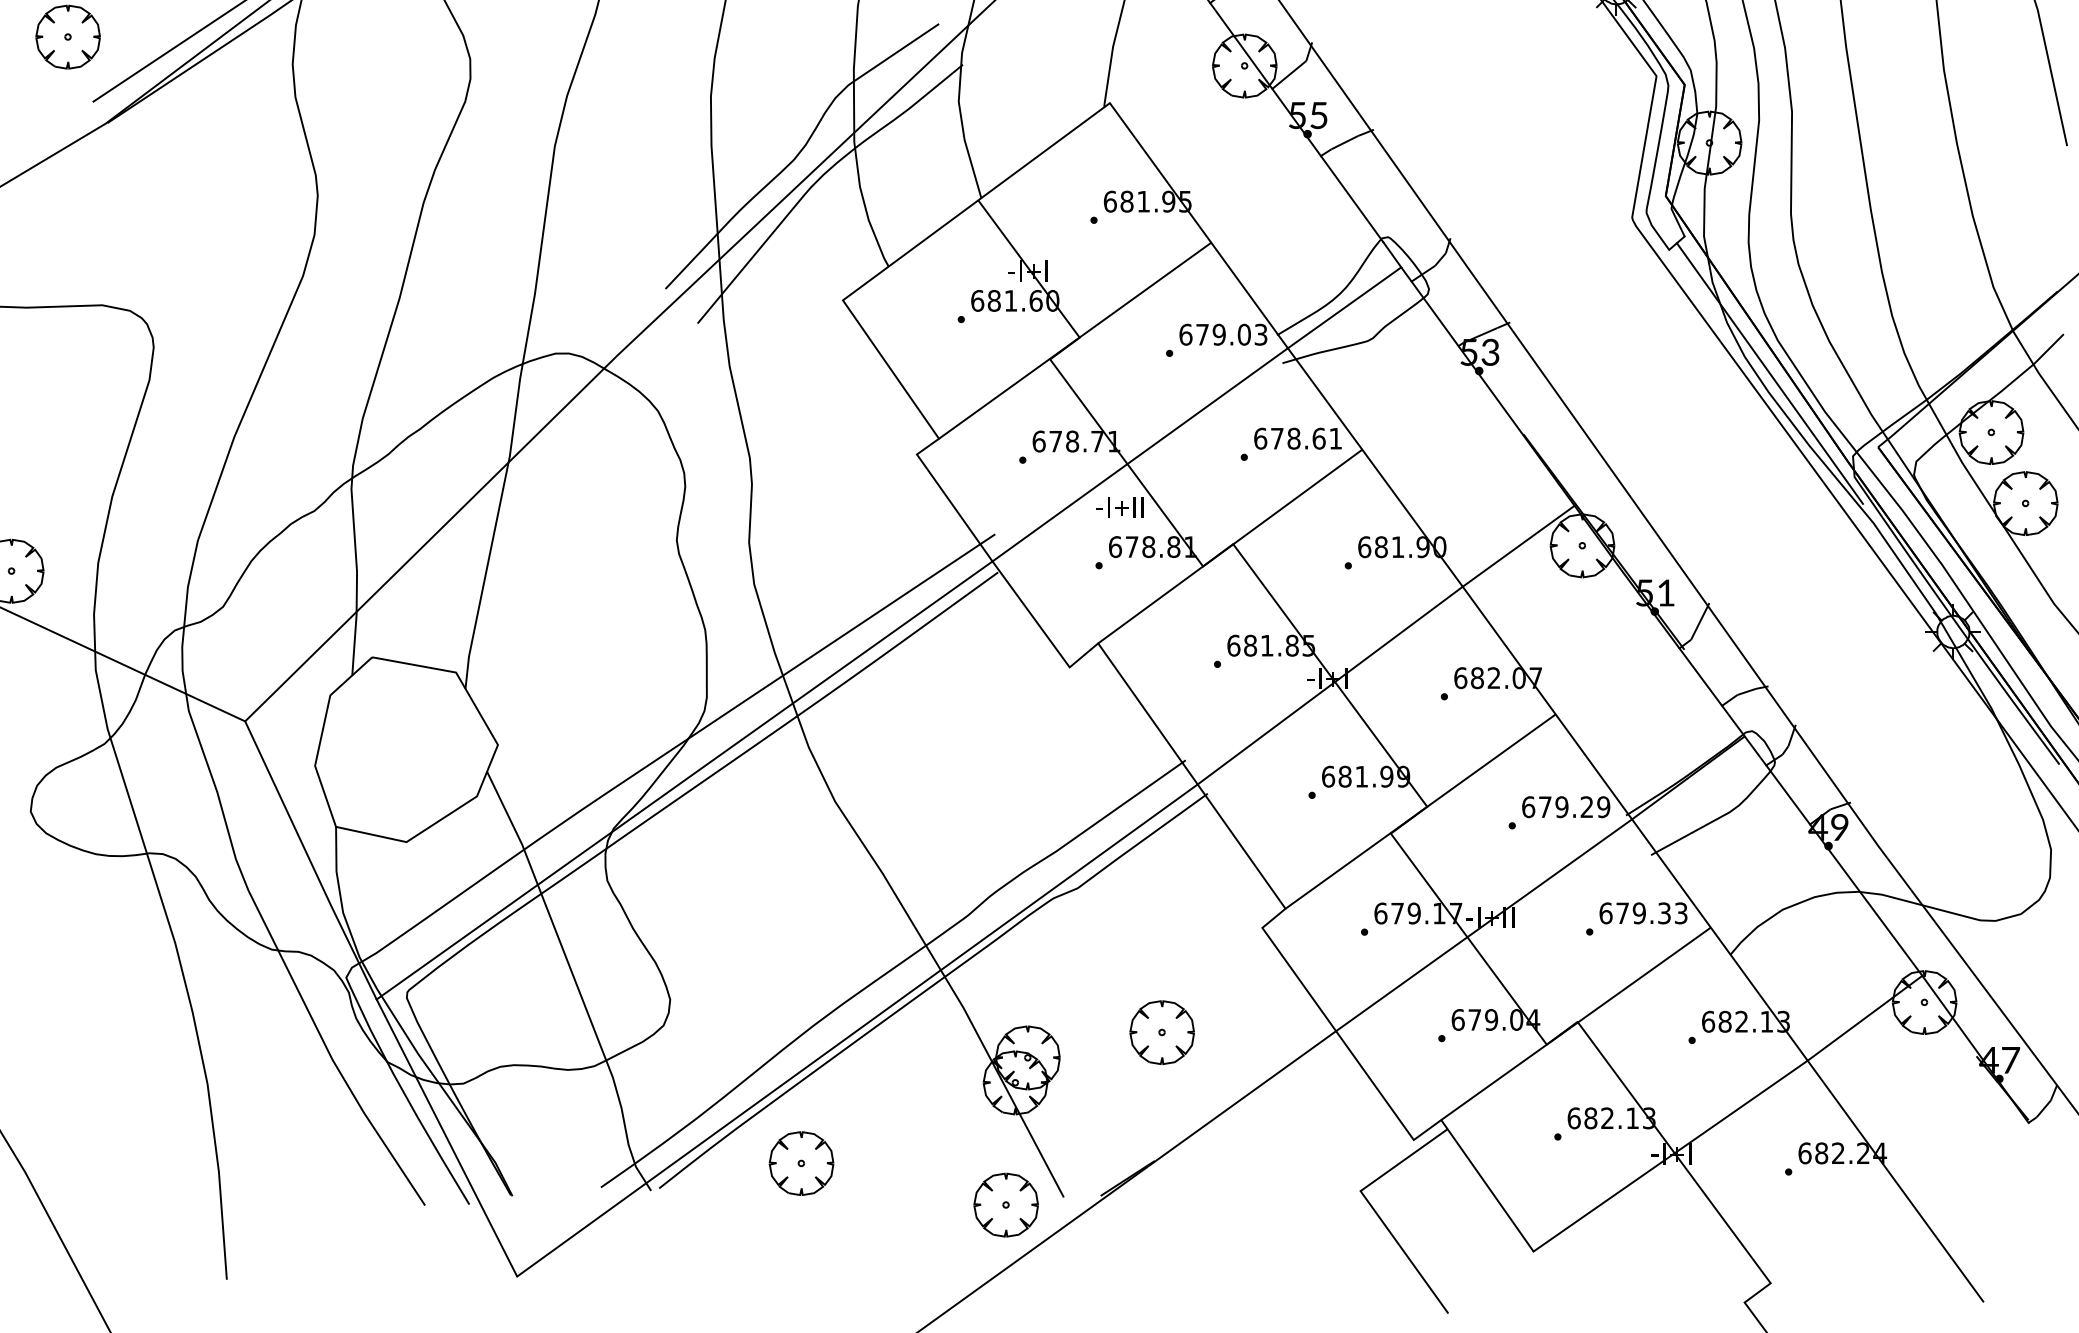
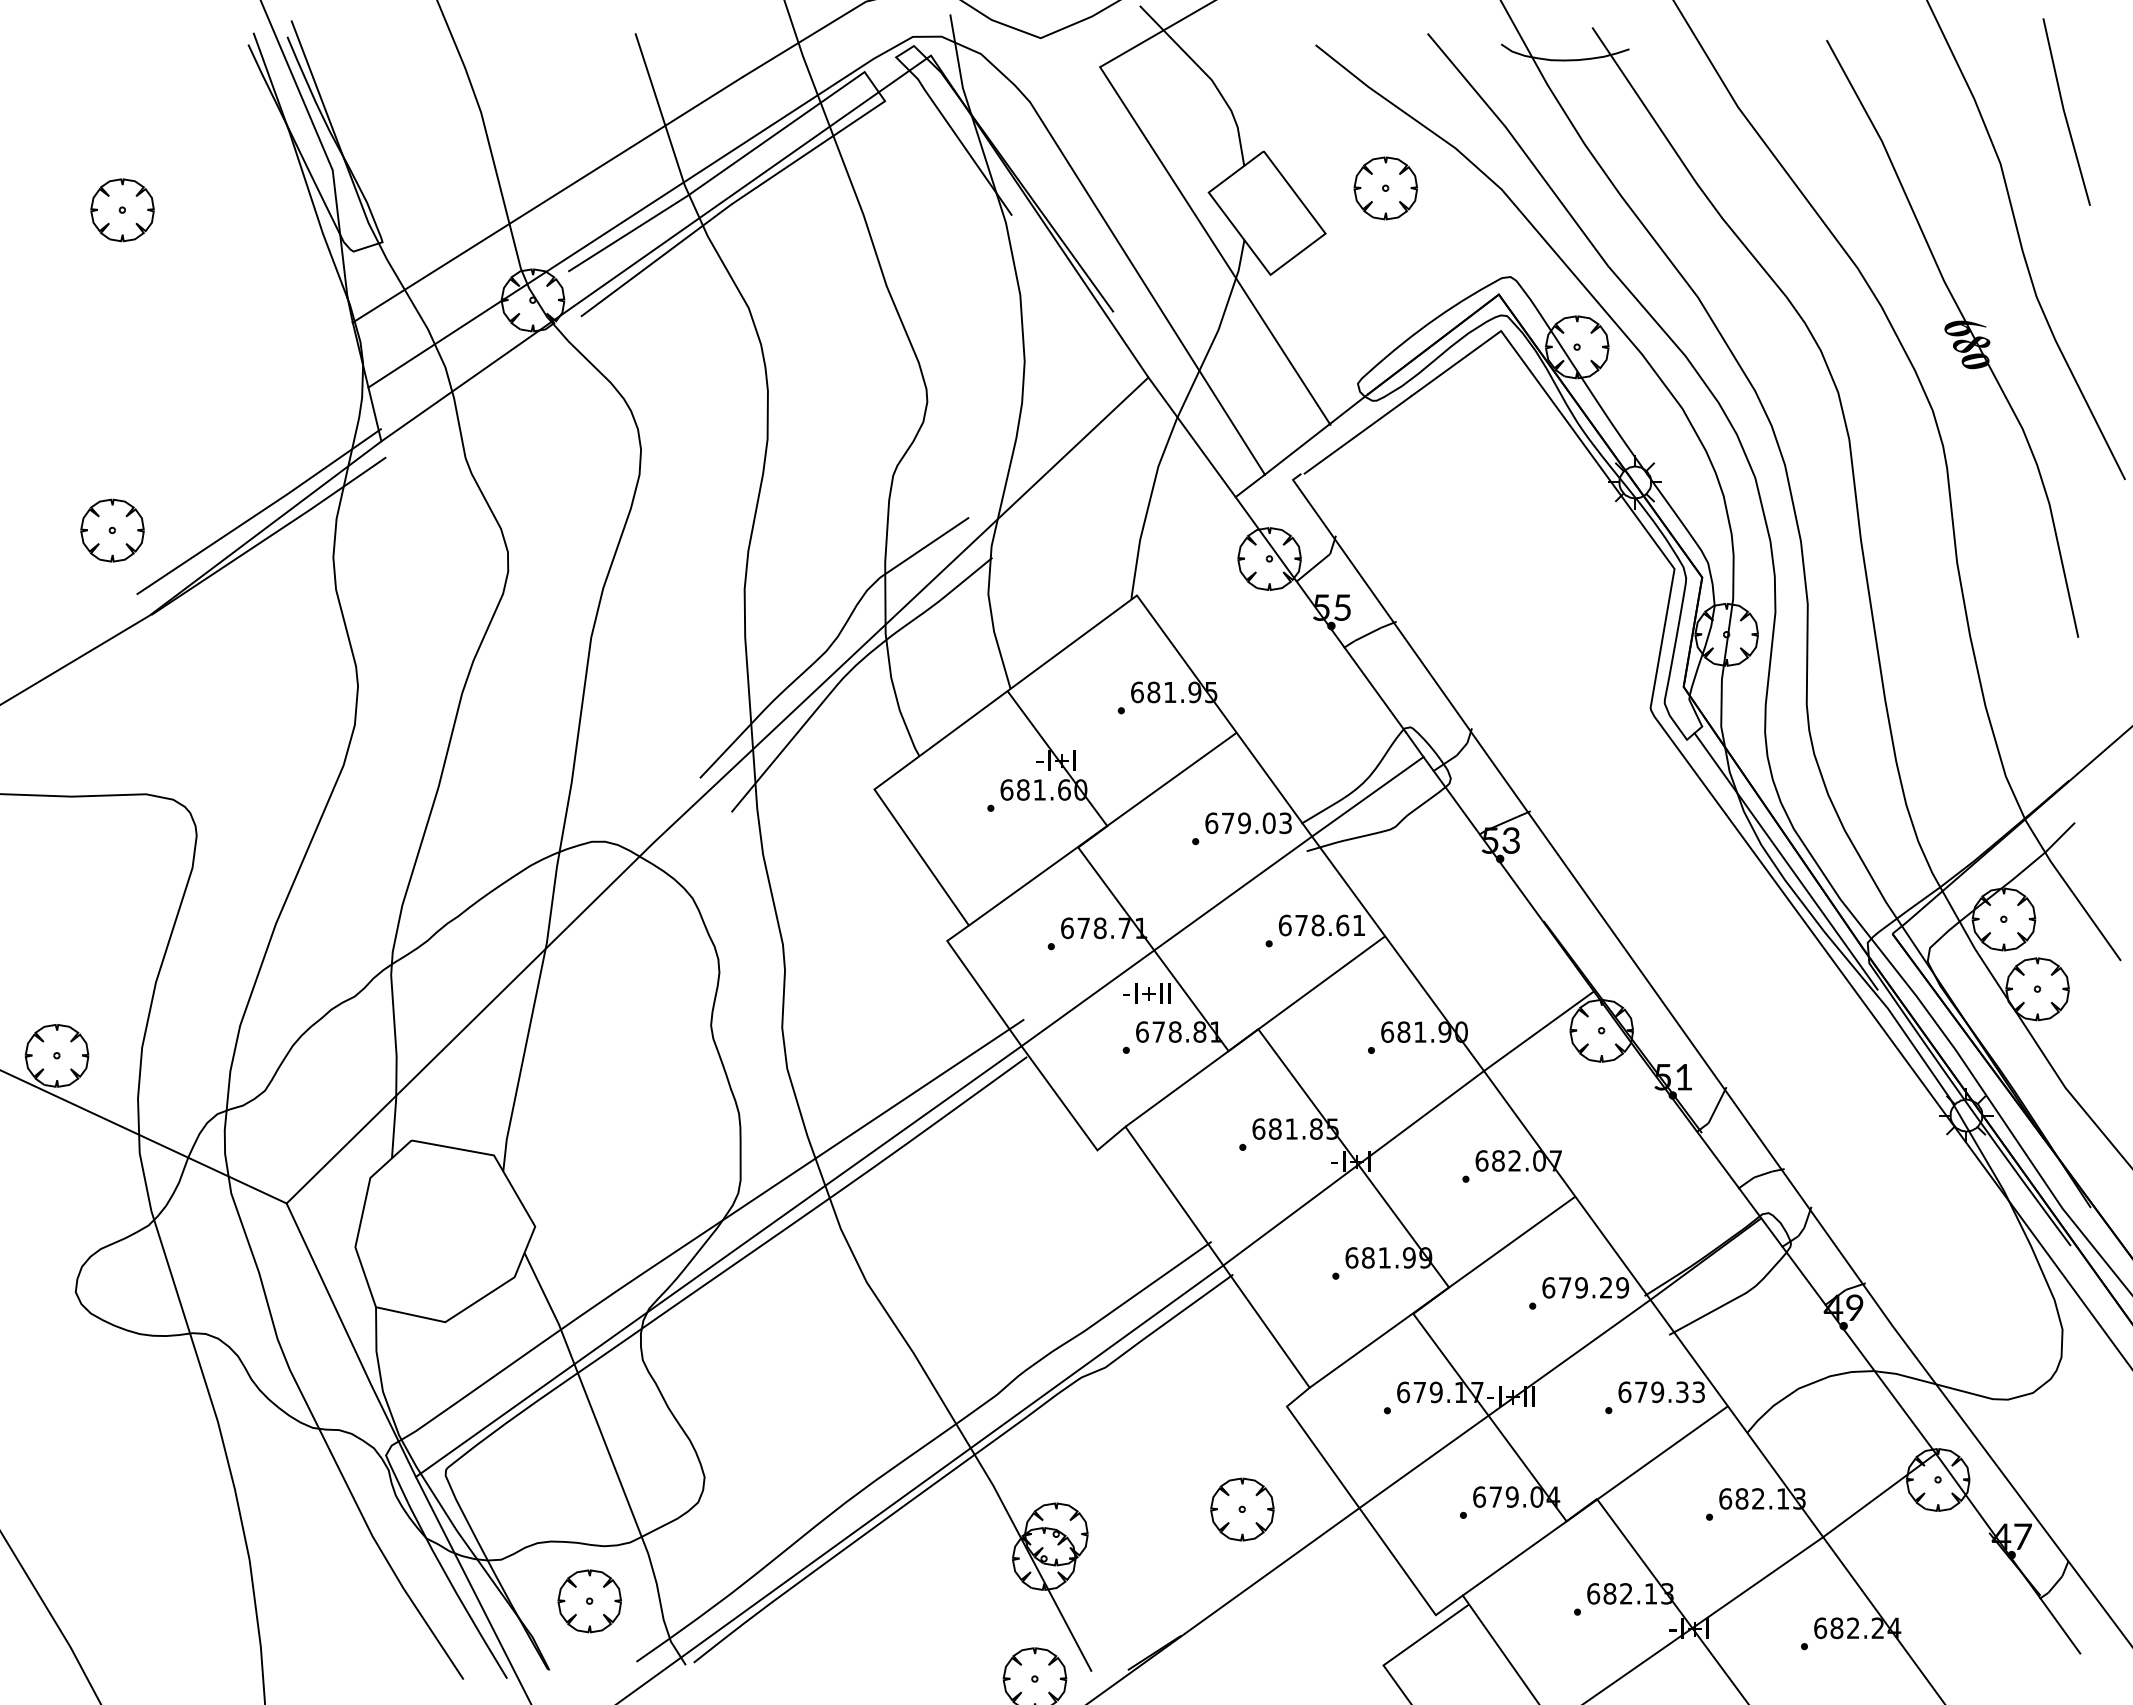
part: (1162, 1032) -> (1242, 1509), moved
line: (2049, 1150) -> (2060, 1625), added
part: (801, 1163) -> (589, 1601), moved

